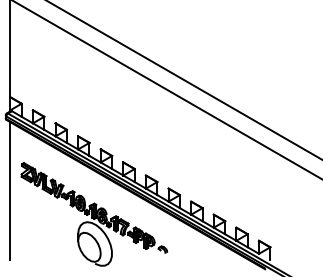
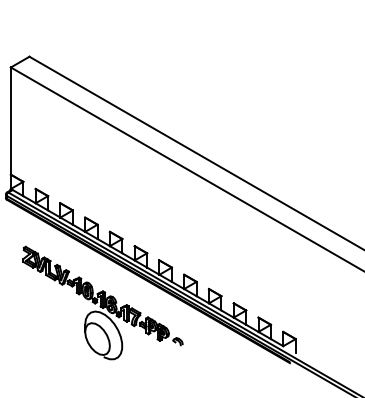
line: (9, 191) -> (10, 277), removed

